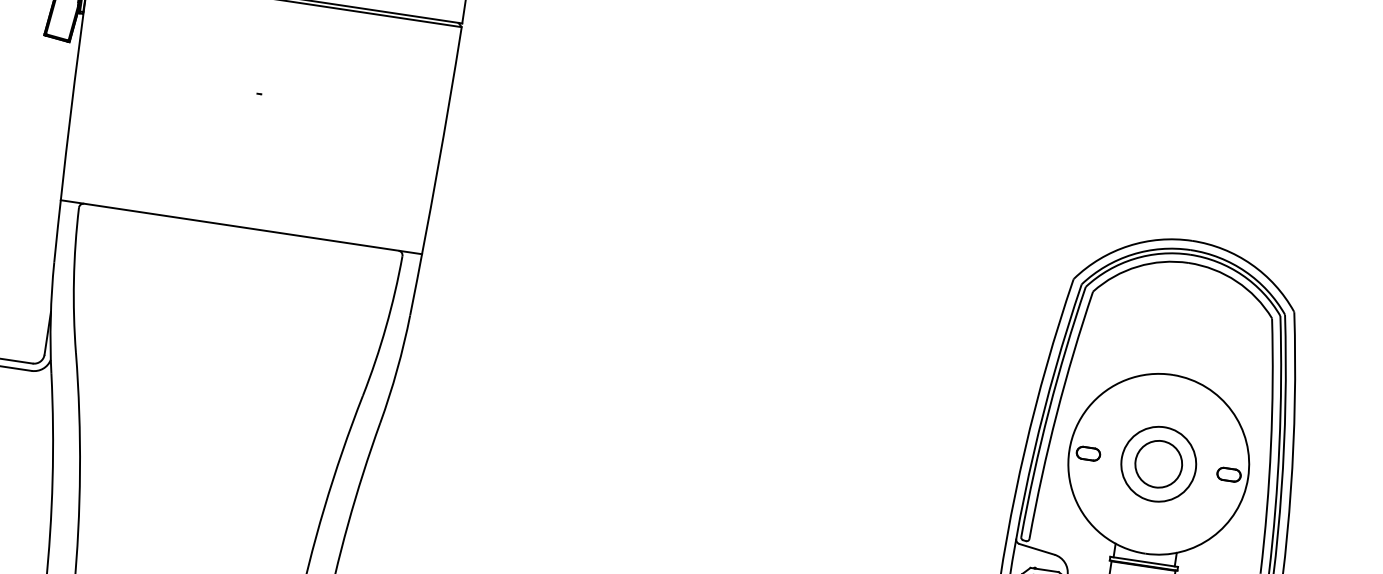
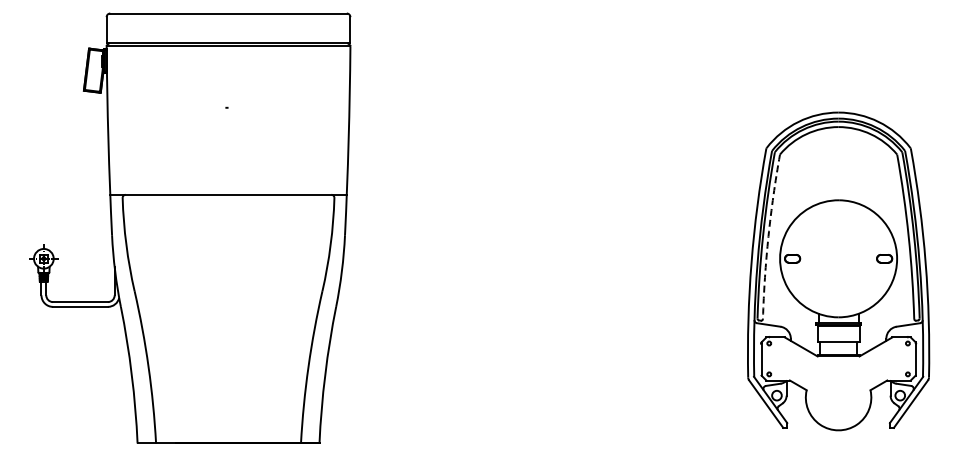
arc: (1056, 414) -> (768, 236), solid -> dashed
part: (1158, 463) -> (838, 258), removed

